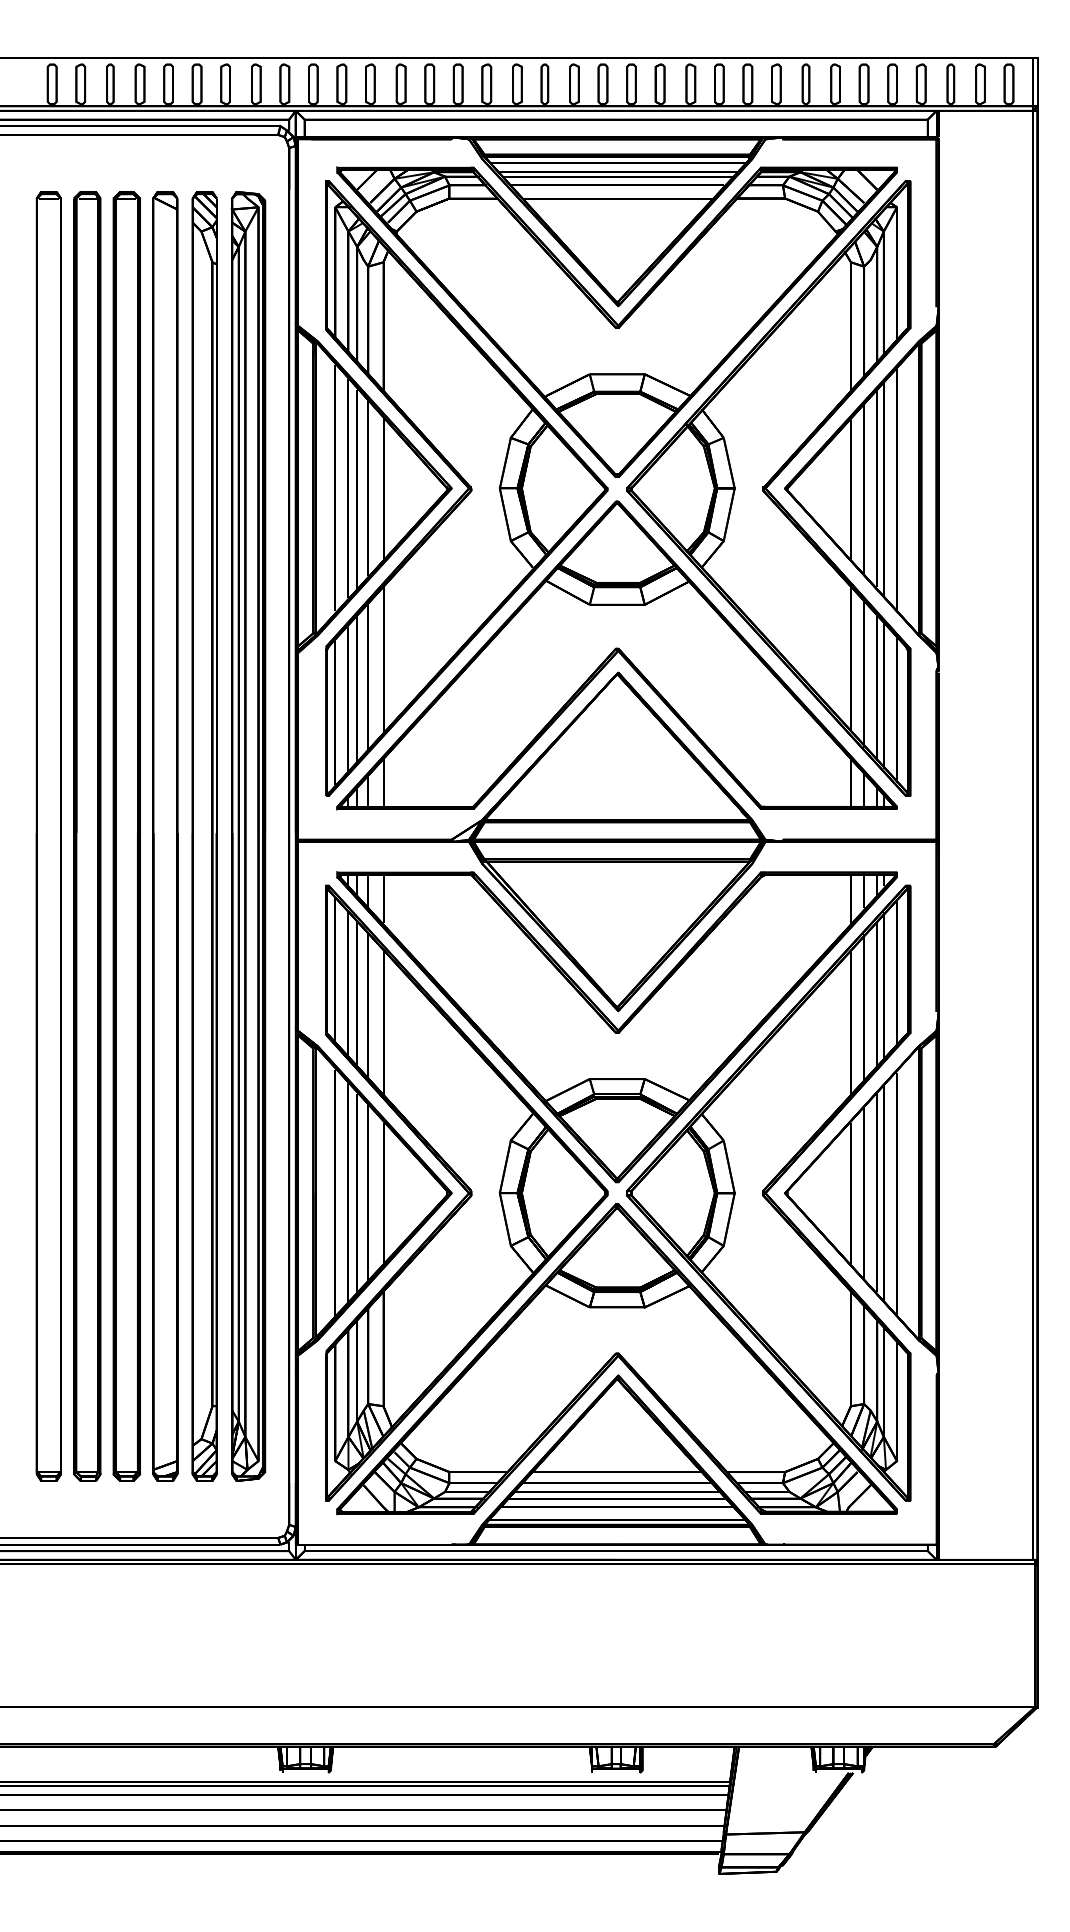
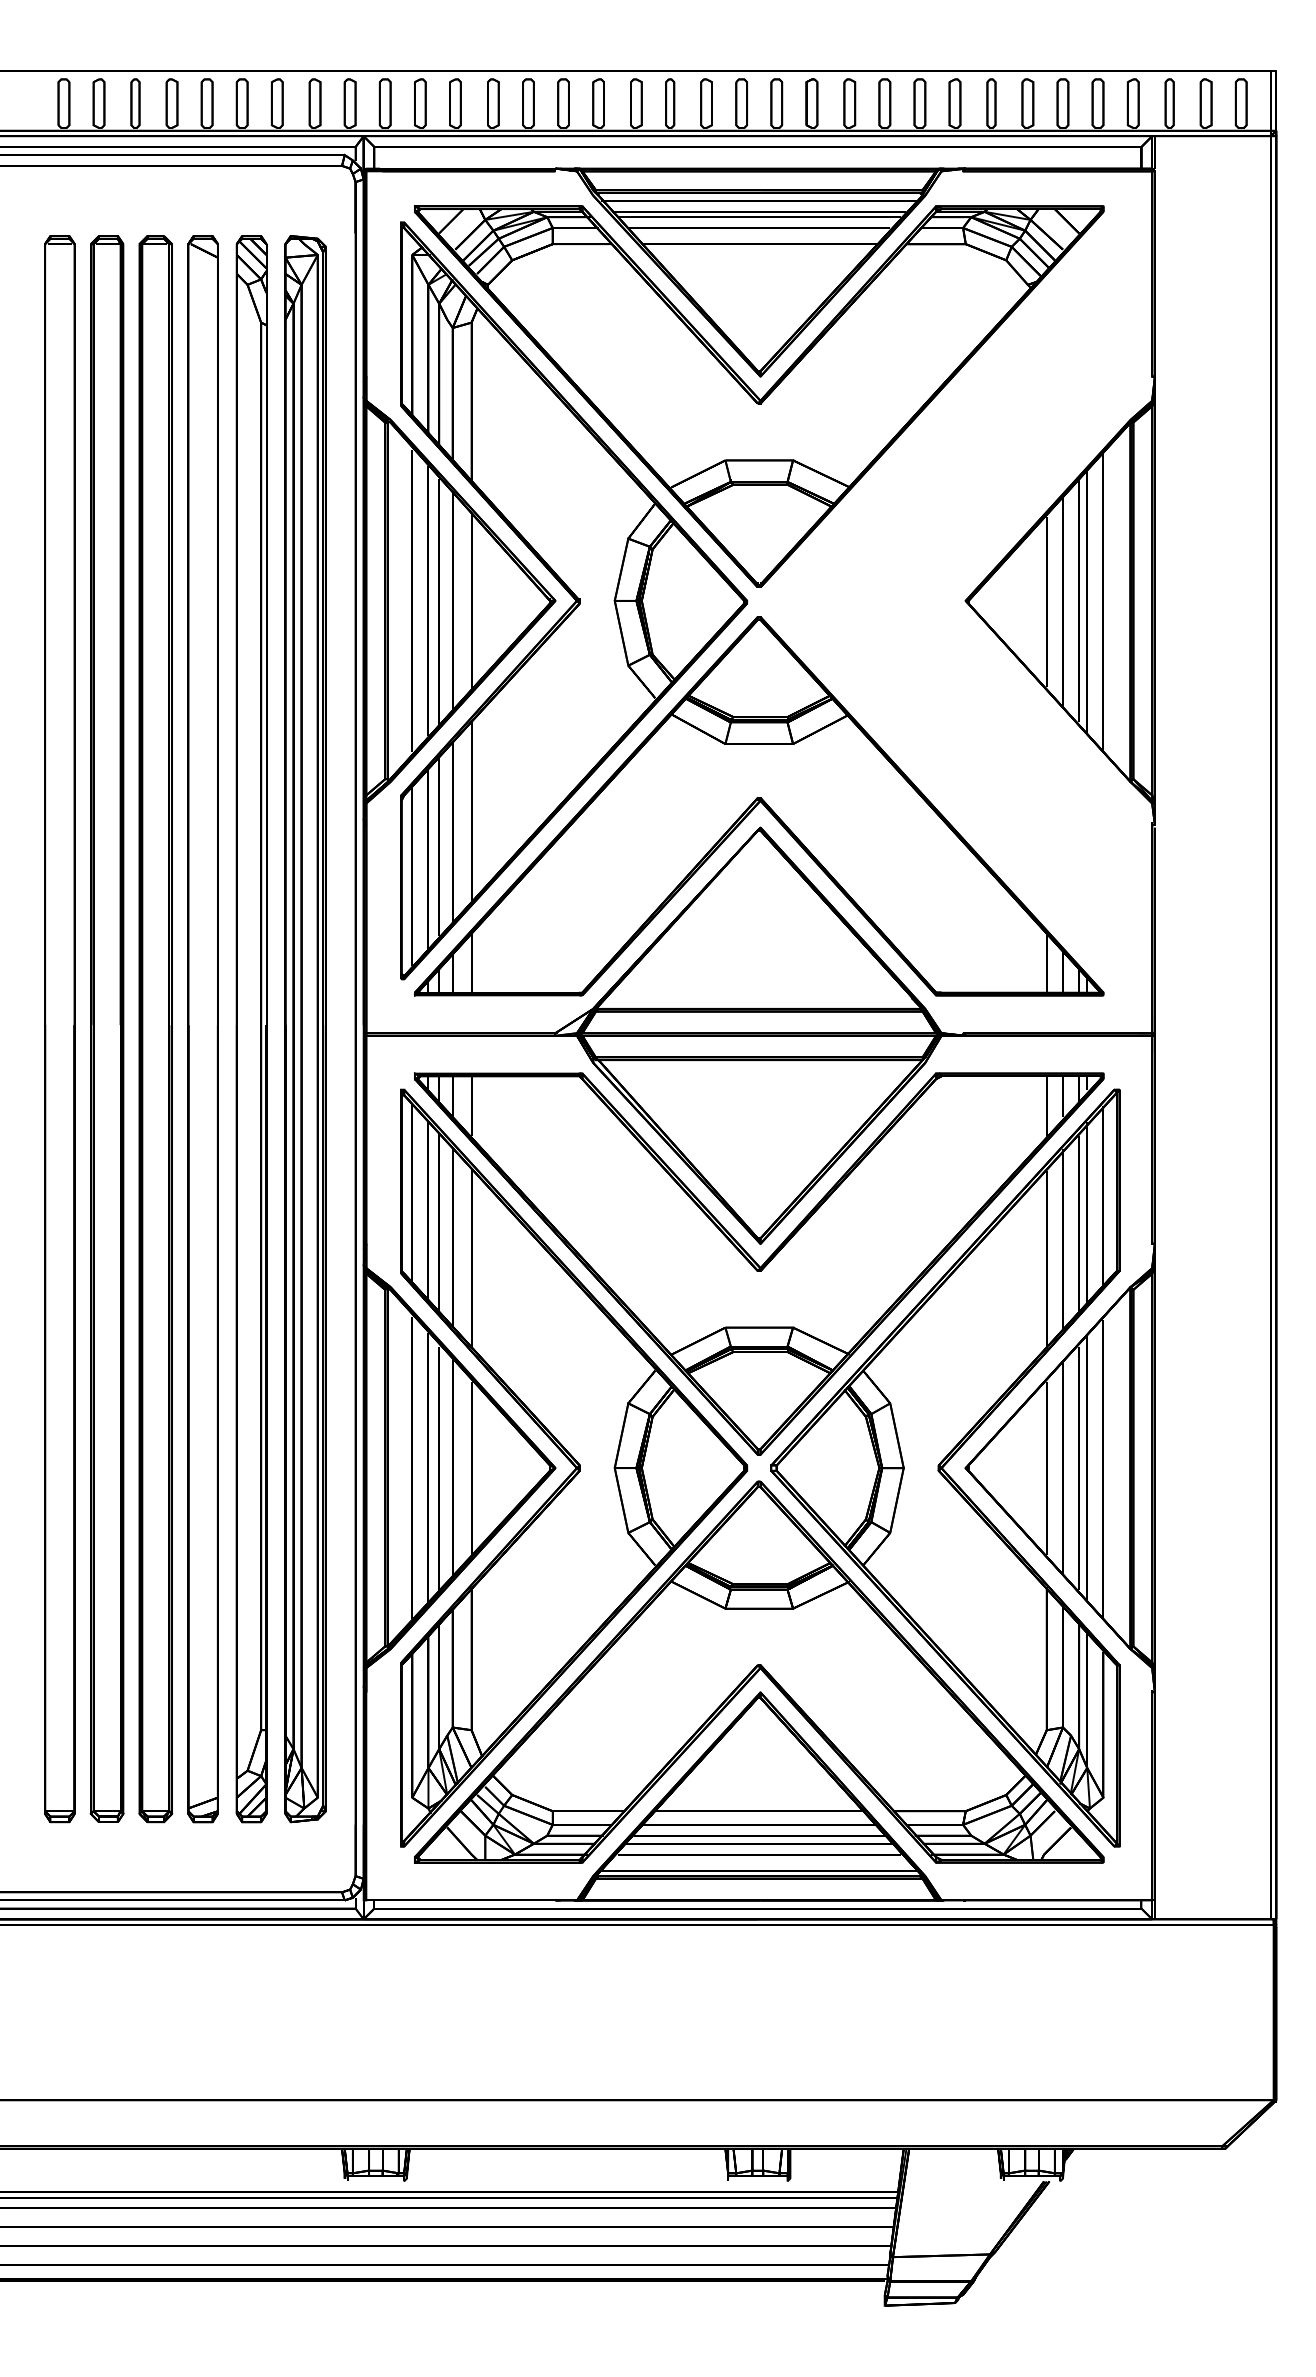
part: (768, 488) -> (945, 600), removed

